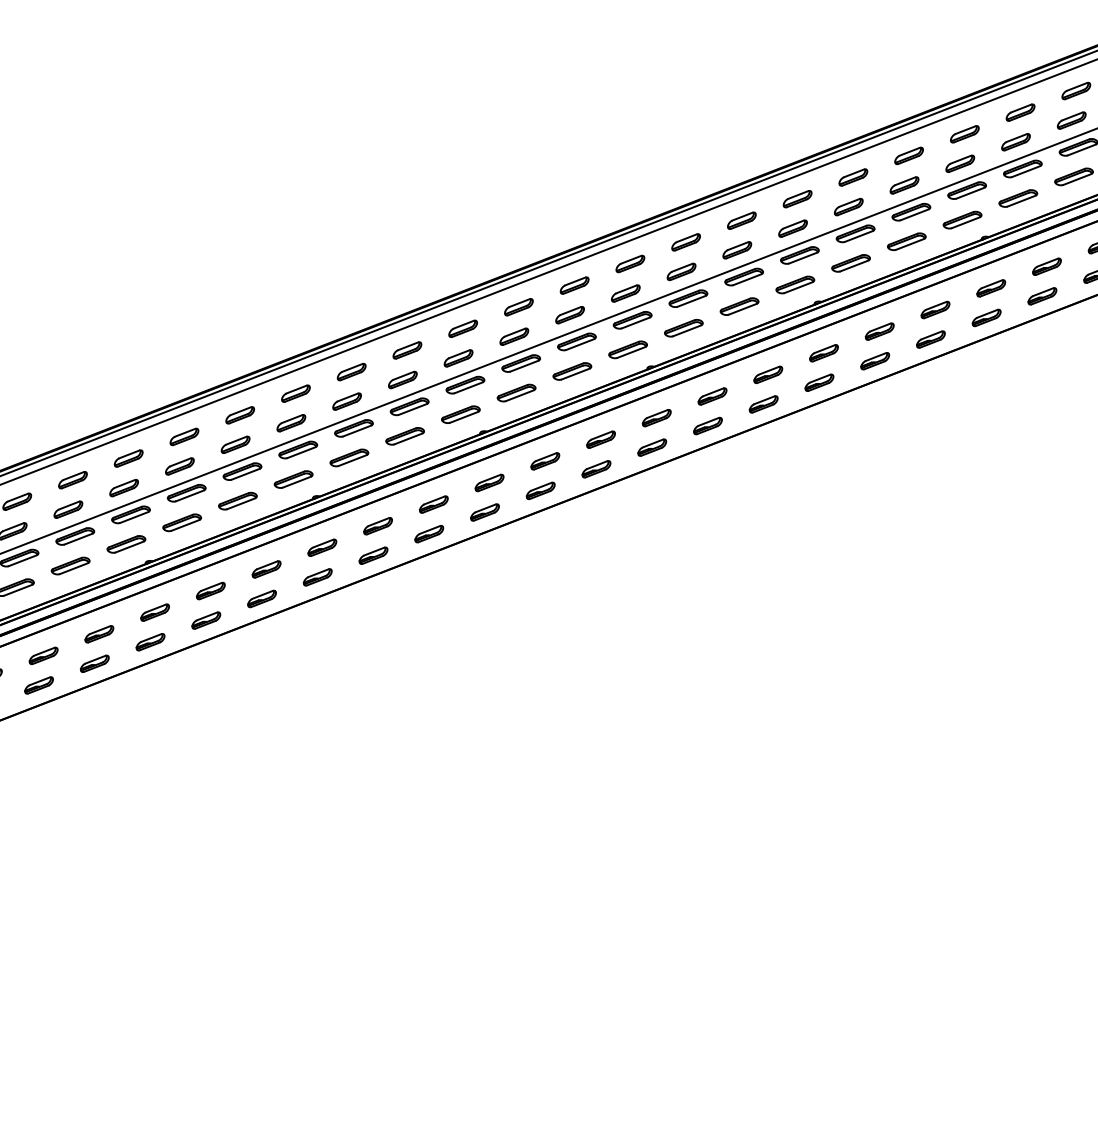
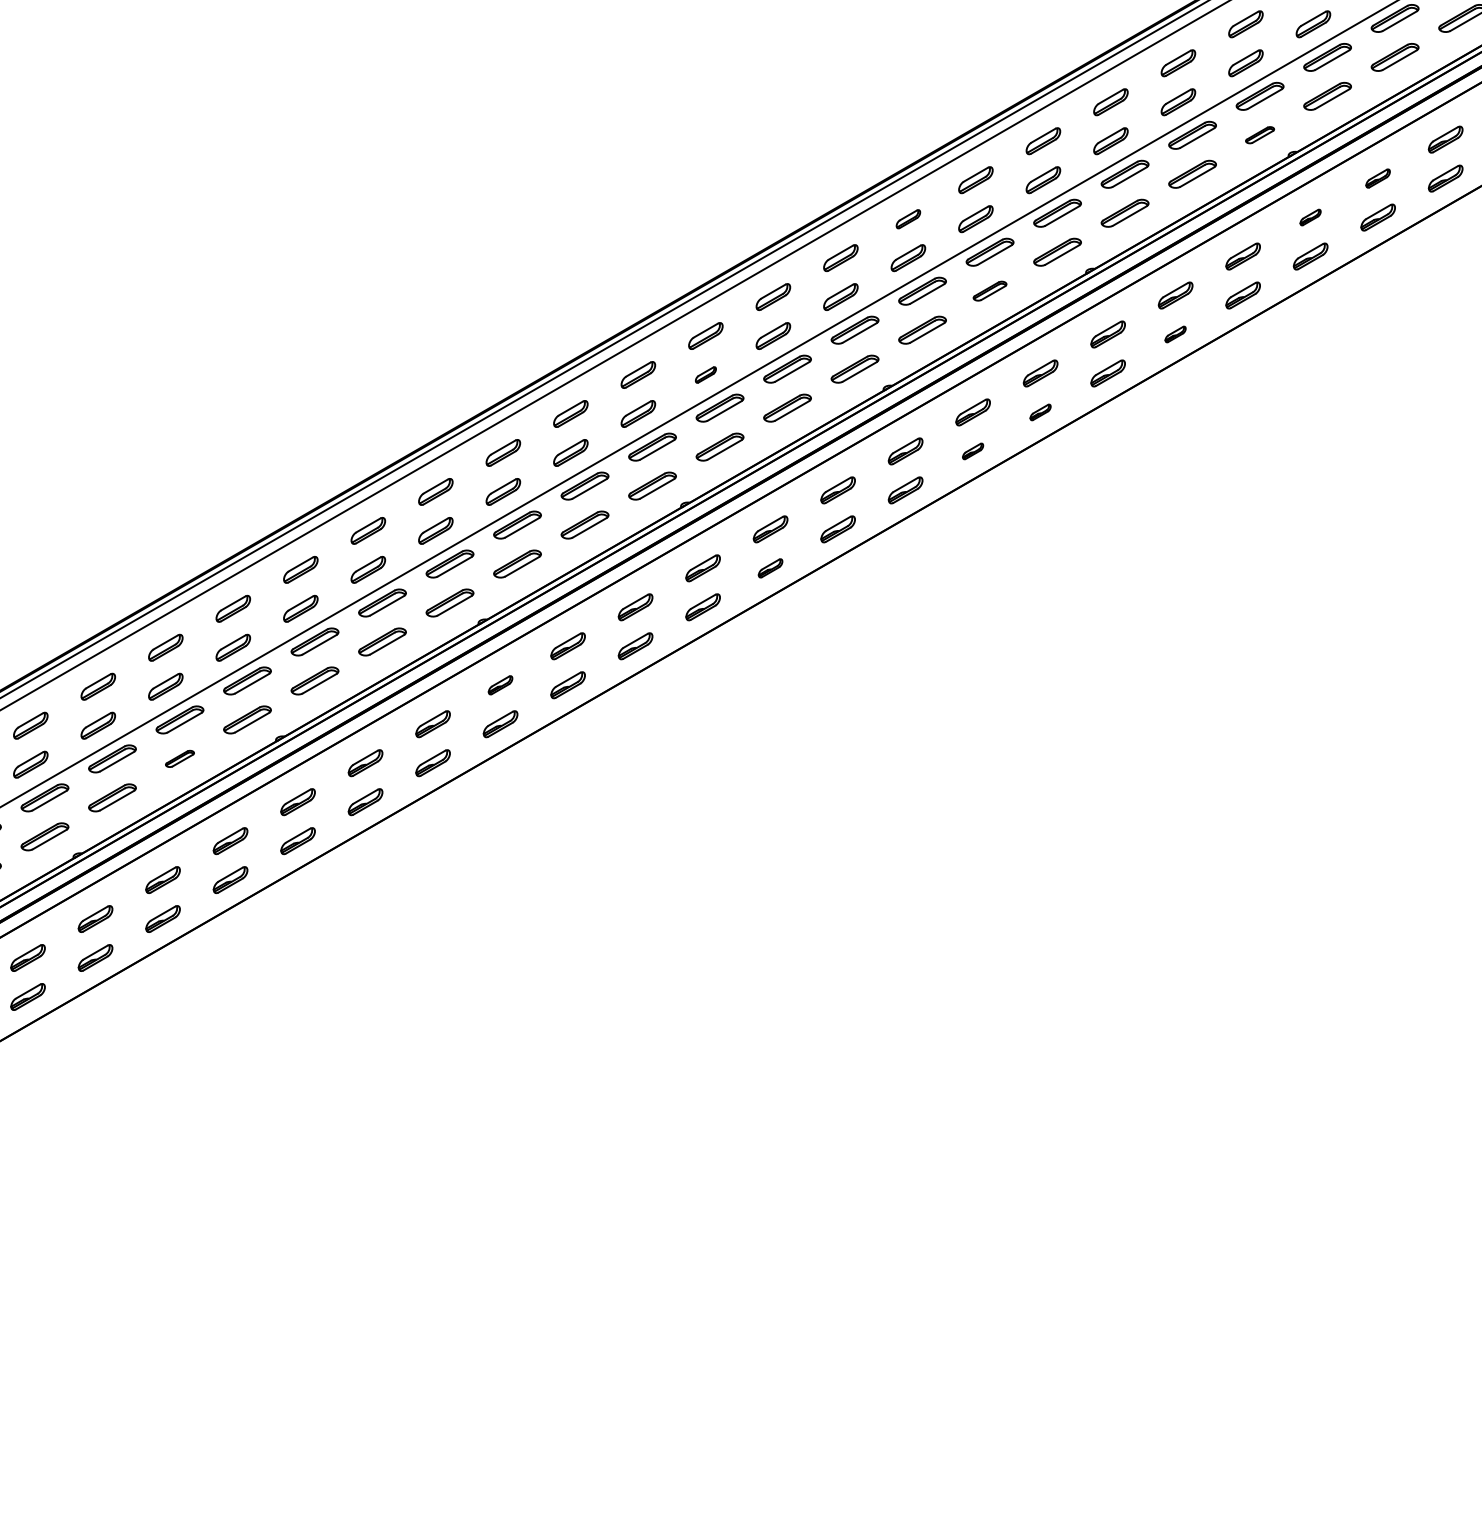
part: (962, 219) -> (1259, 134), size x0.6
part: (686, 242) -> (908, 219), size x0.7
part: (1046, 266) -> (1377, 178), size x0.7
part: (991, 288) -> (1310, 217), size x0.6
part: (739, 305) -> (989, 290), size x0.7
part: (514, 336) -> (705, 374), size x0.6
part: (875, 361) -> (1175, 334), size x0.6
part: (763, 404) -> (1040, 412), size x0.6
part: (707, 426) -> (972, 451), size x0.6
part: (540, 491) -> (770, 568), size x0.7
part: (322, 548) -> (500, 685), size x0.7
part: (70, 565) -> (179, 758), size x0.6

